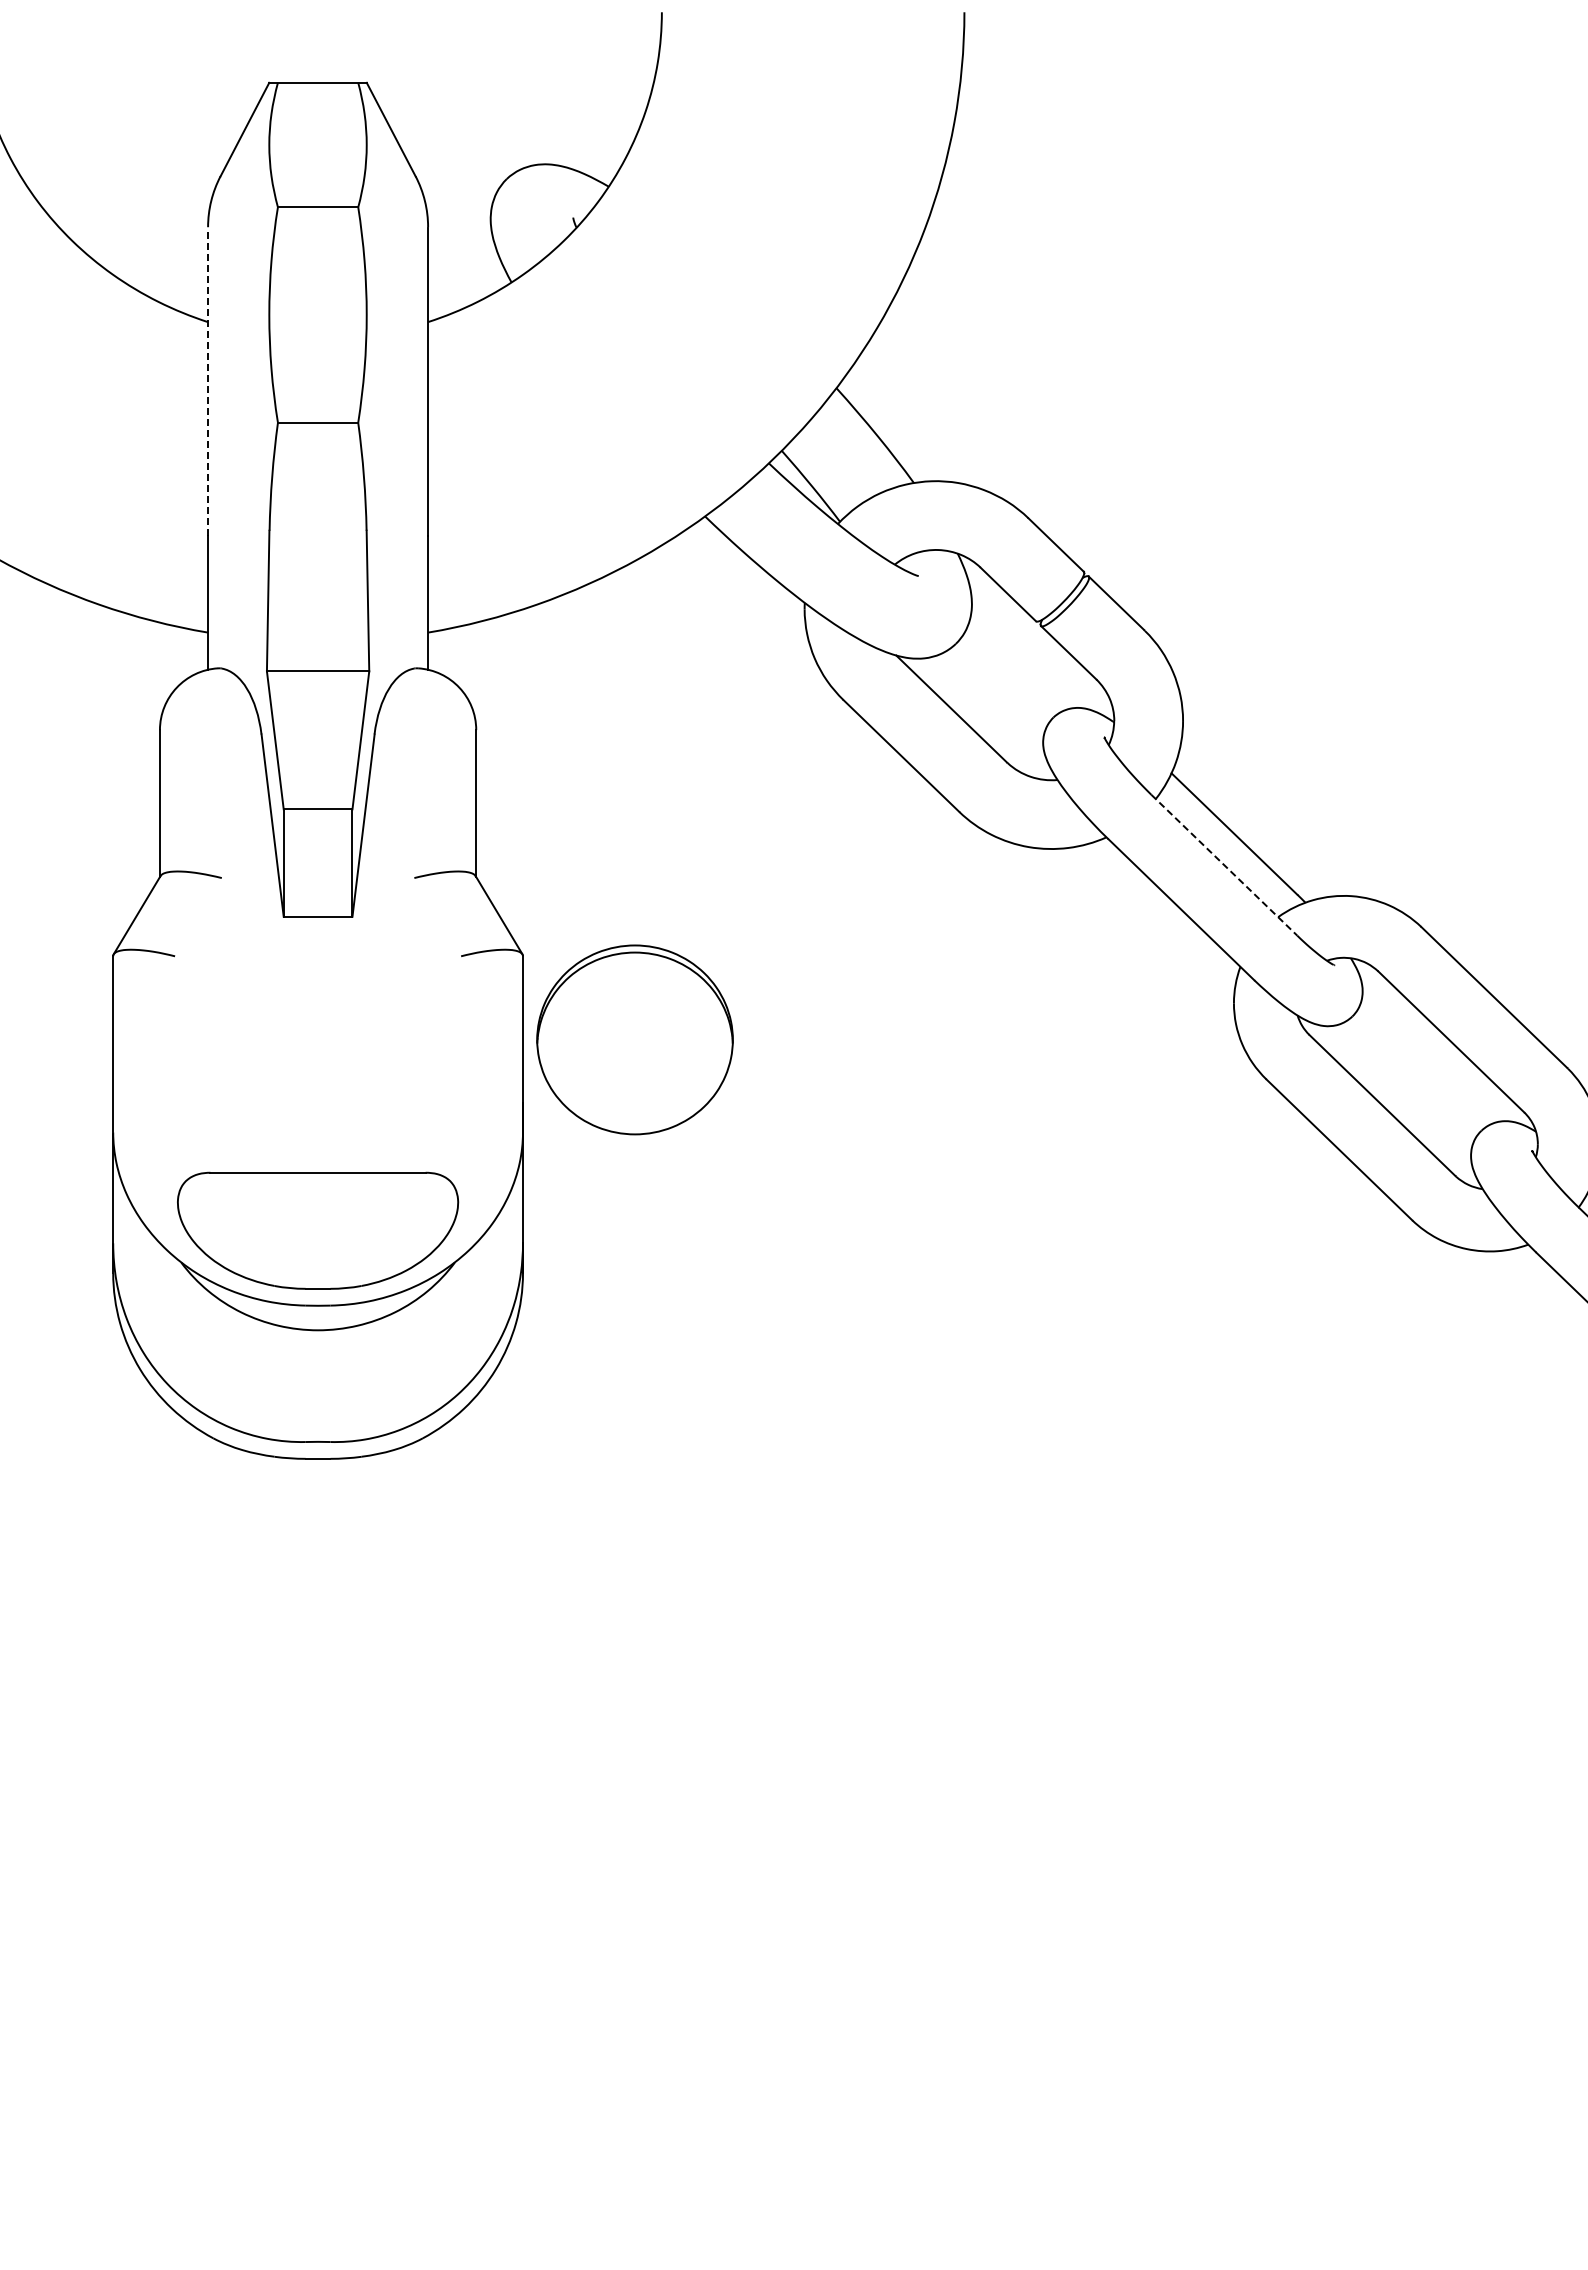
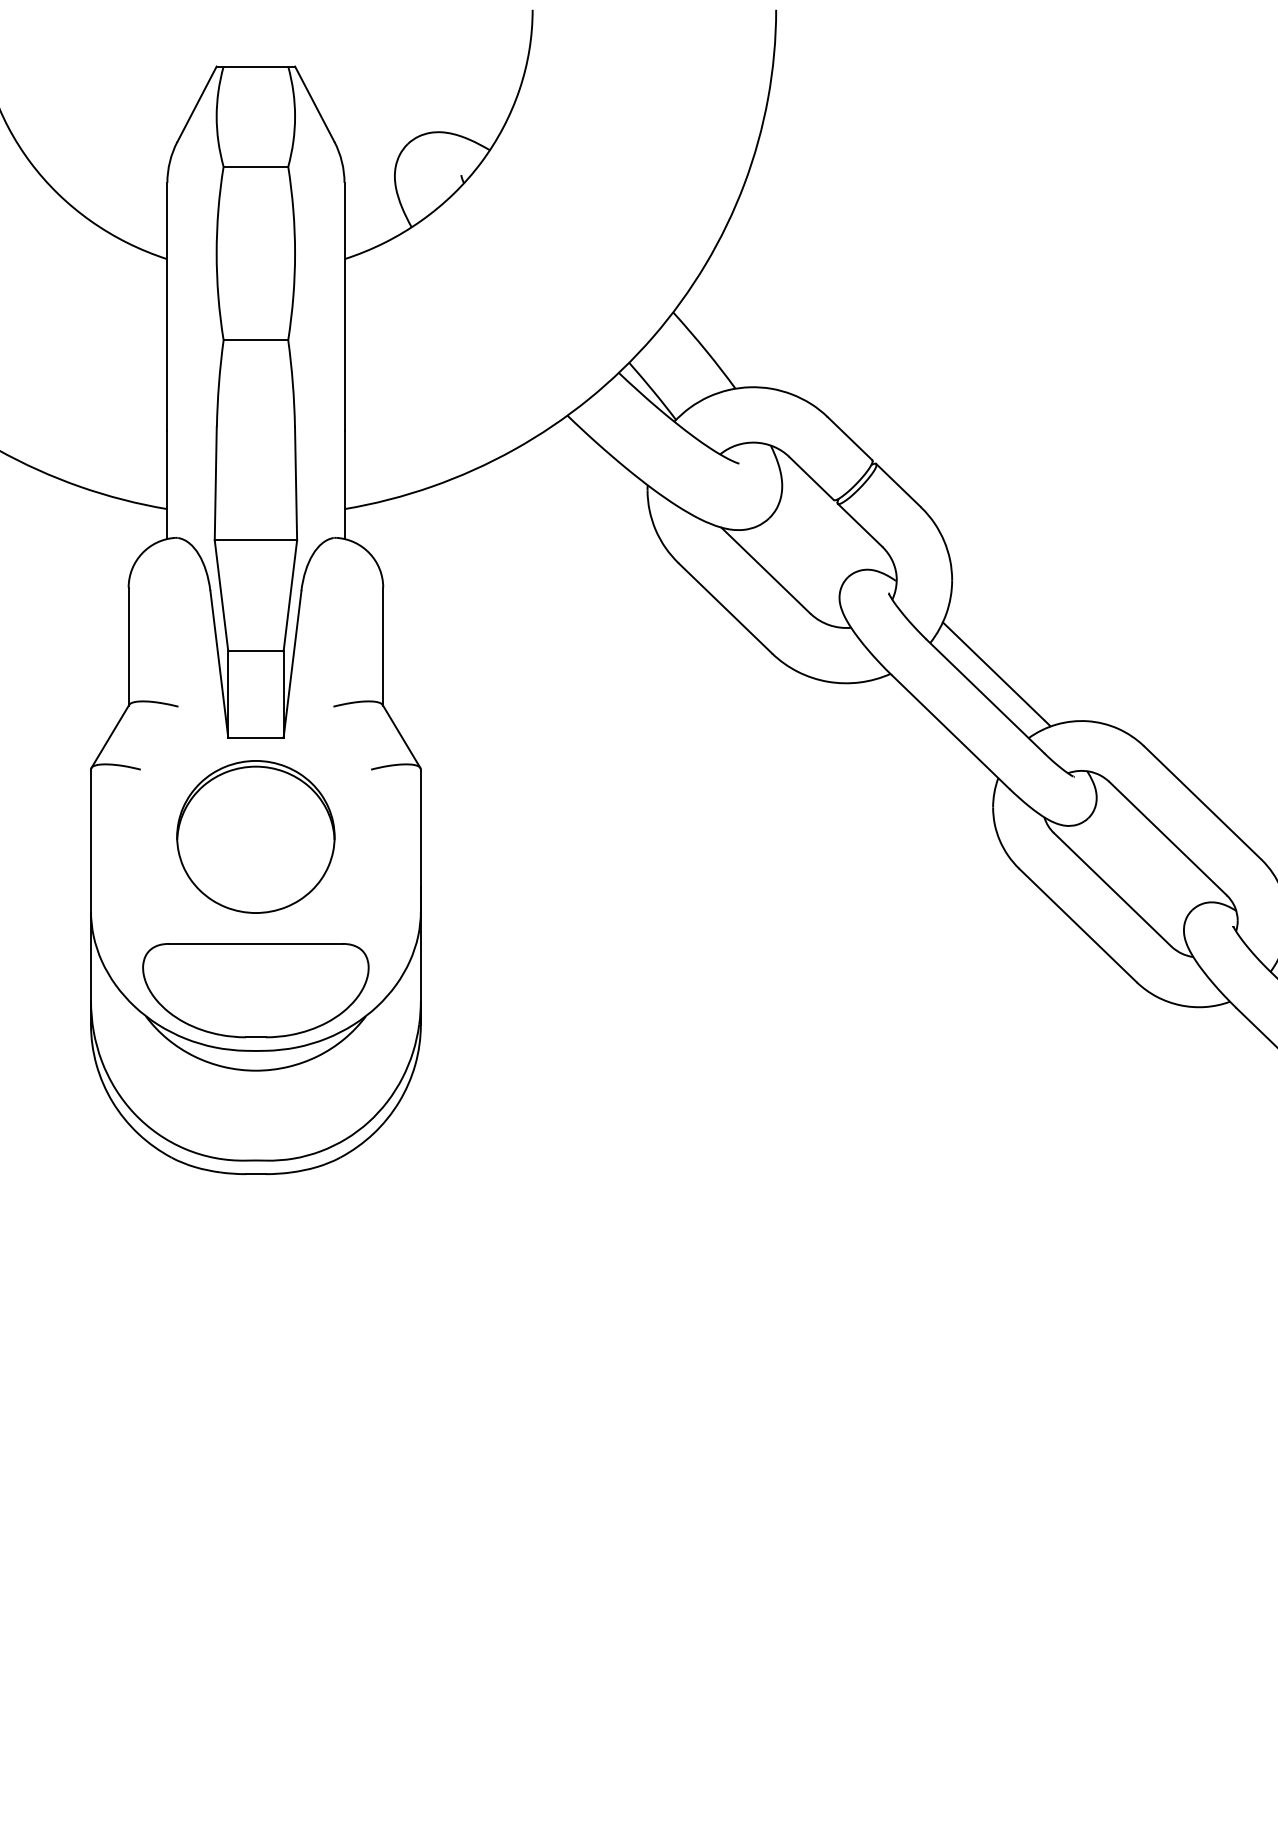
line: (208, 381) -> (167, 307), dashed -> solid
line: (1224, 865) -> (985, 696), dashed -> solid
part: (634, 1039) -> (255, 836), moved

